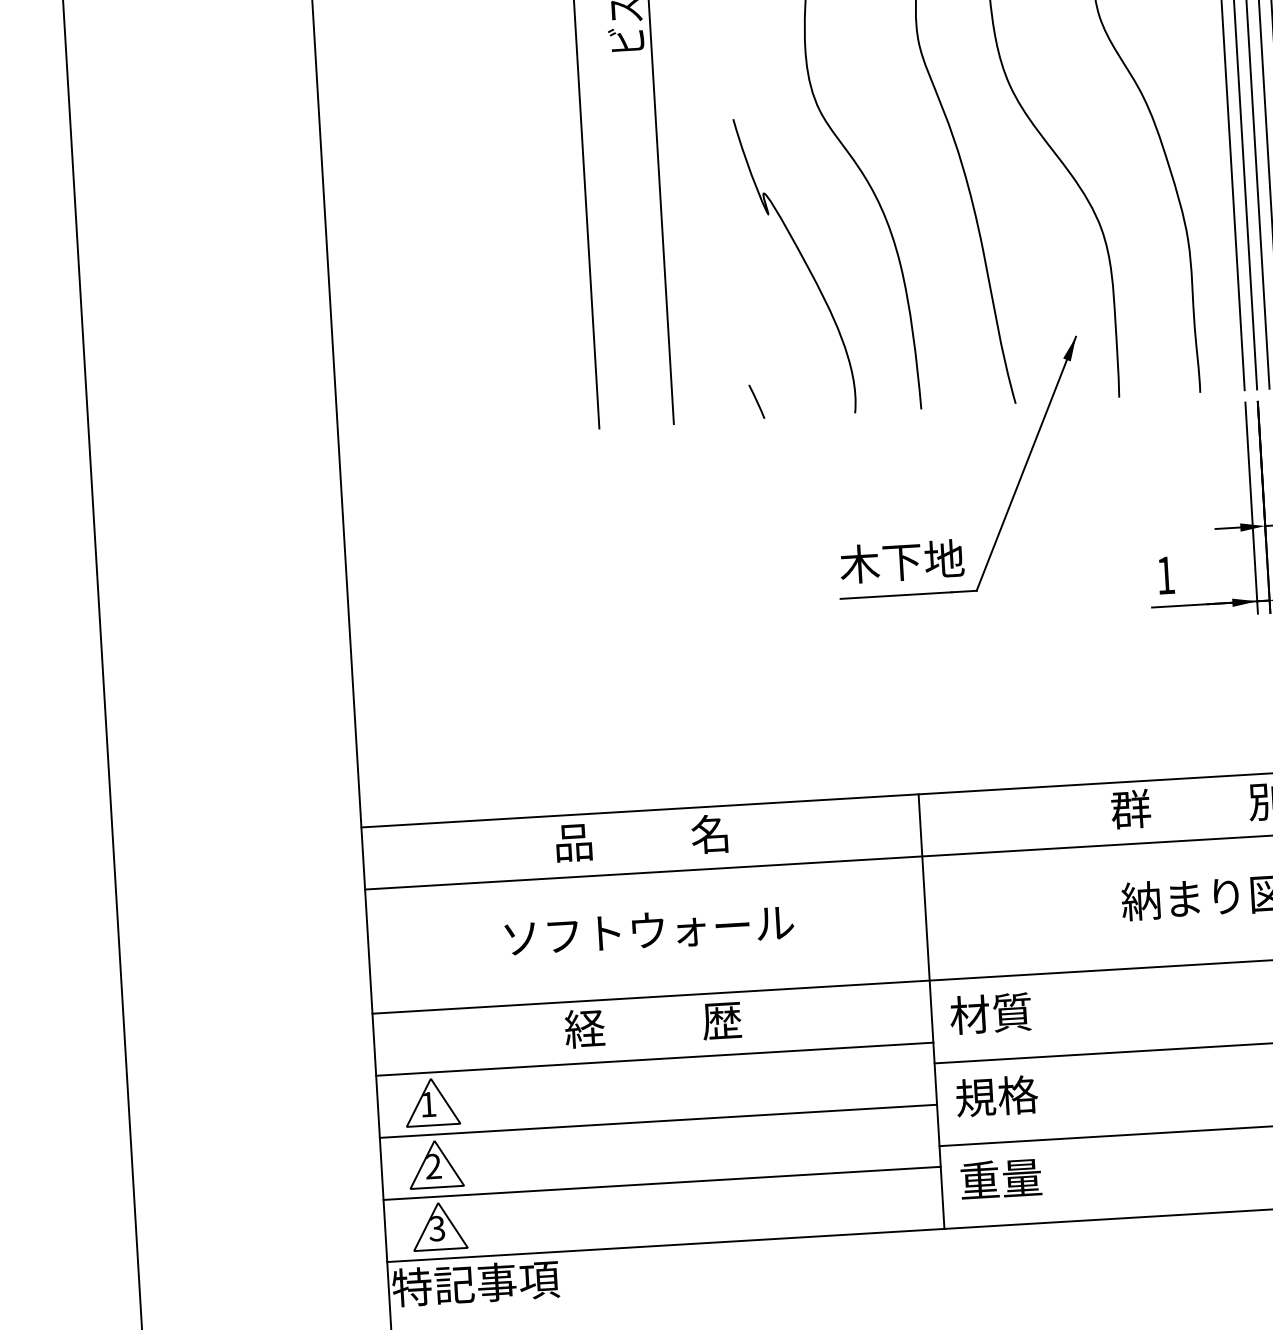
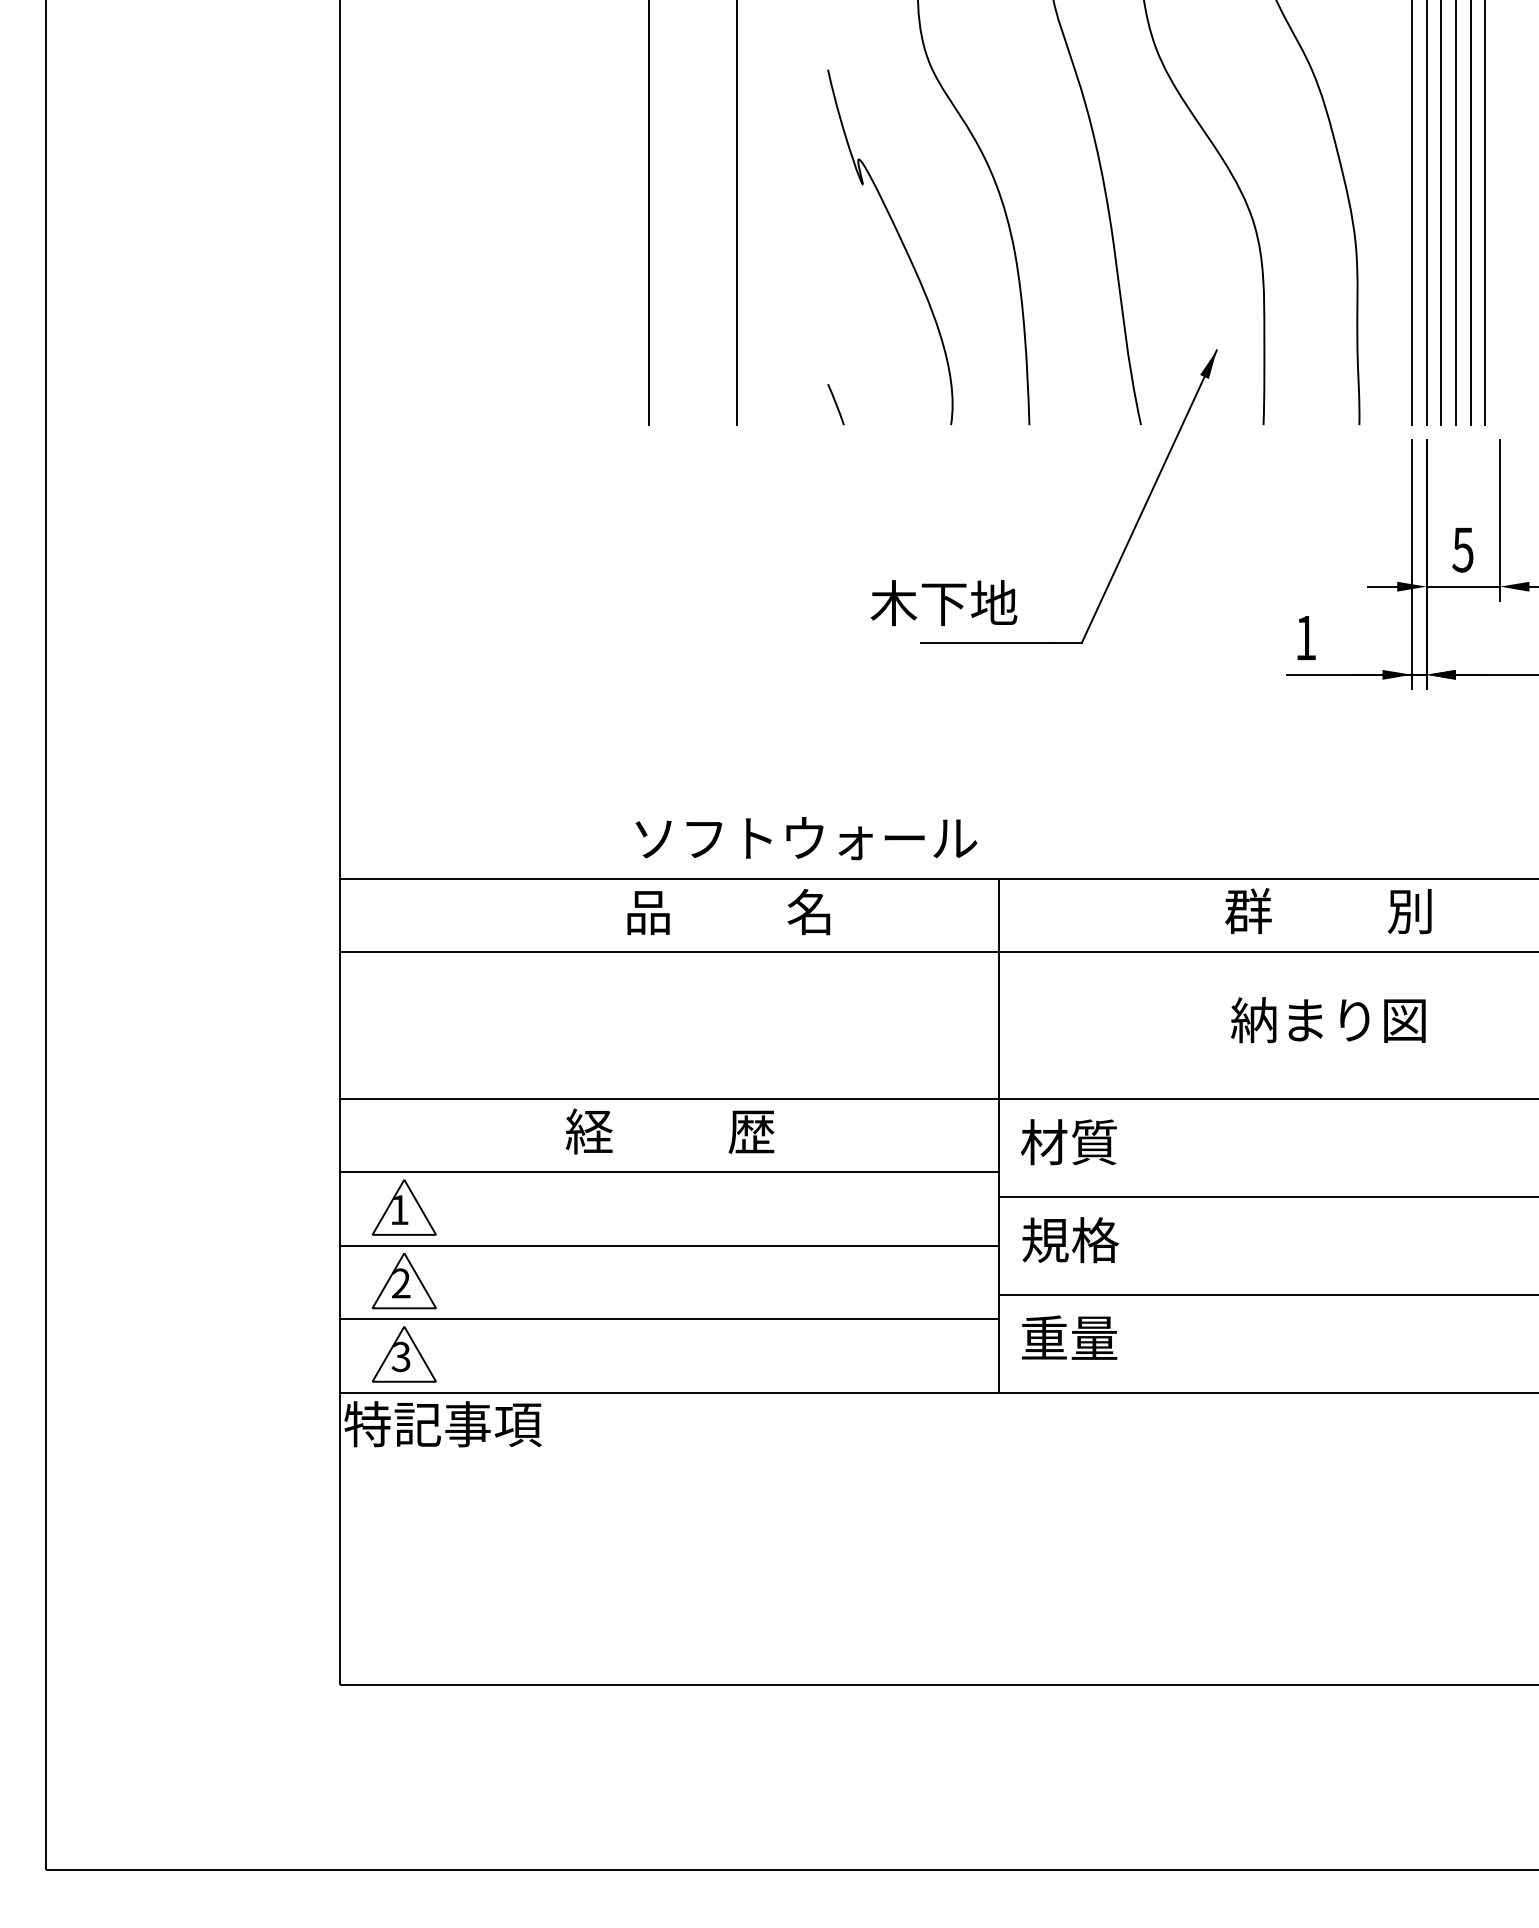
text: (901, 561) -> (943, 603), moved
text: (641, 838) -> (728, 912), moved
text: (649, 930) -> (806, 838), moved

